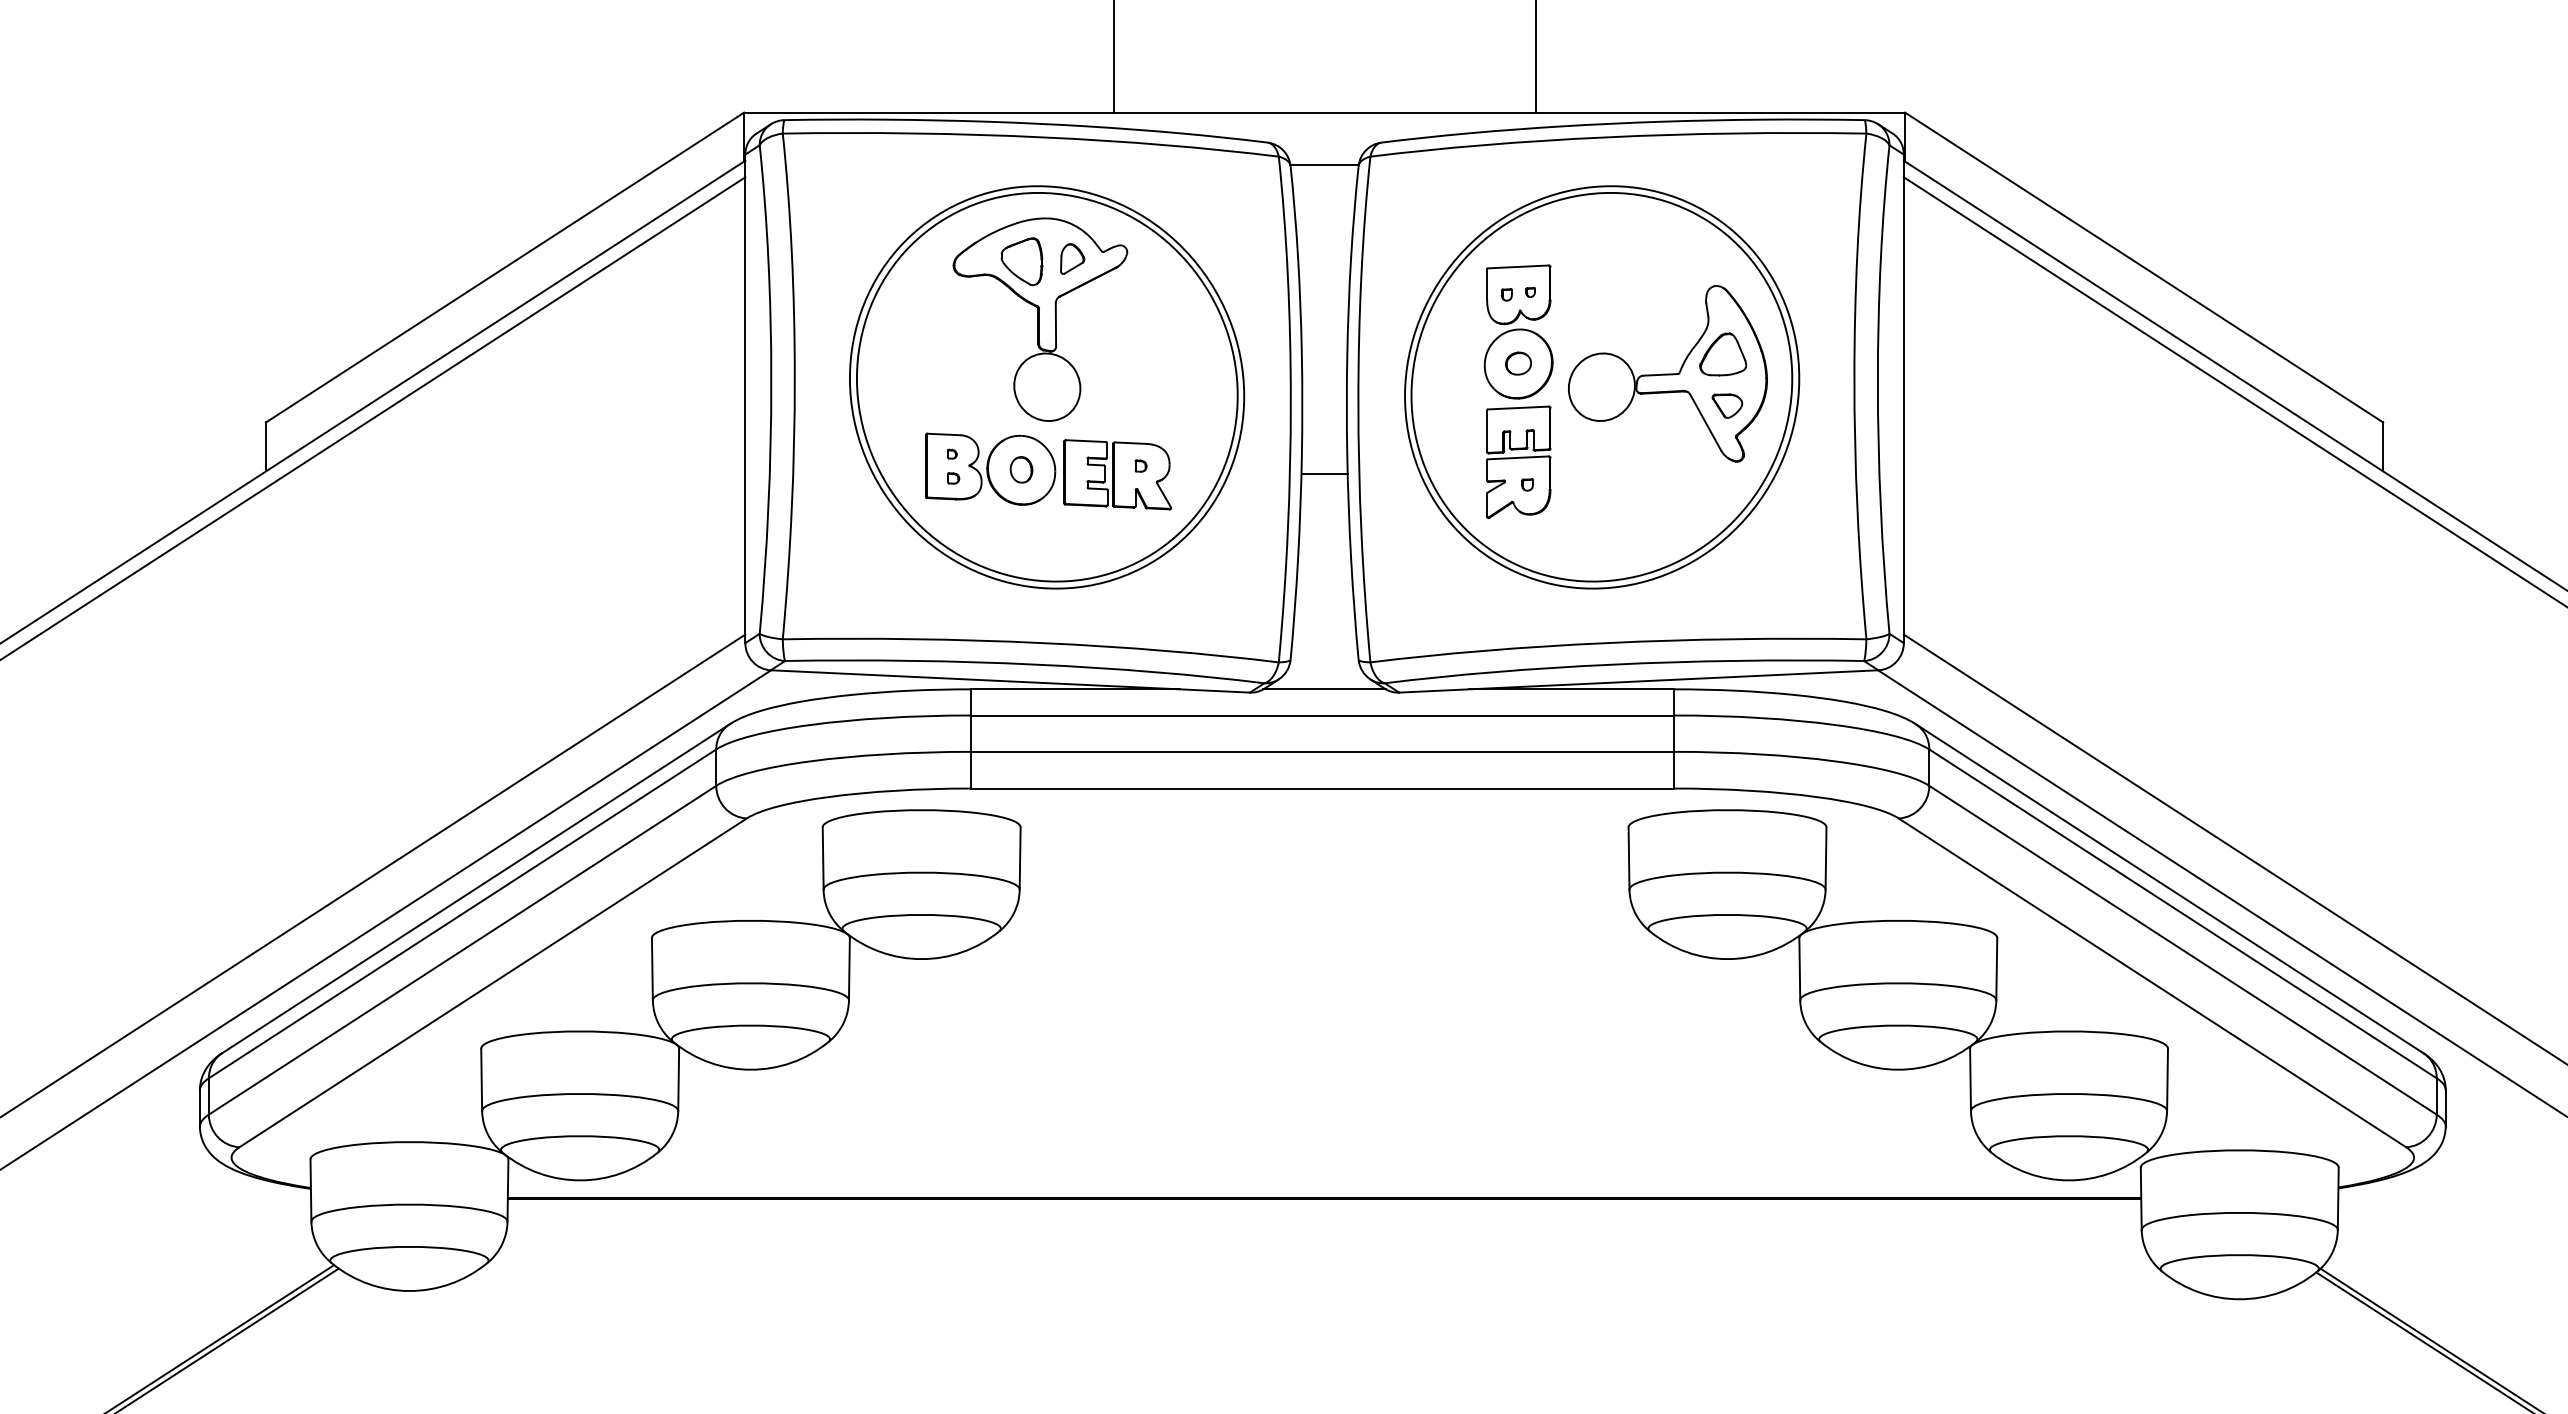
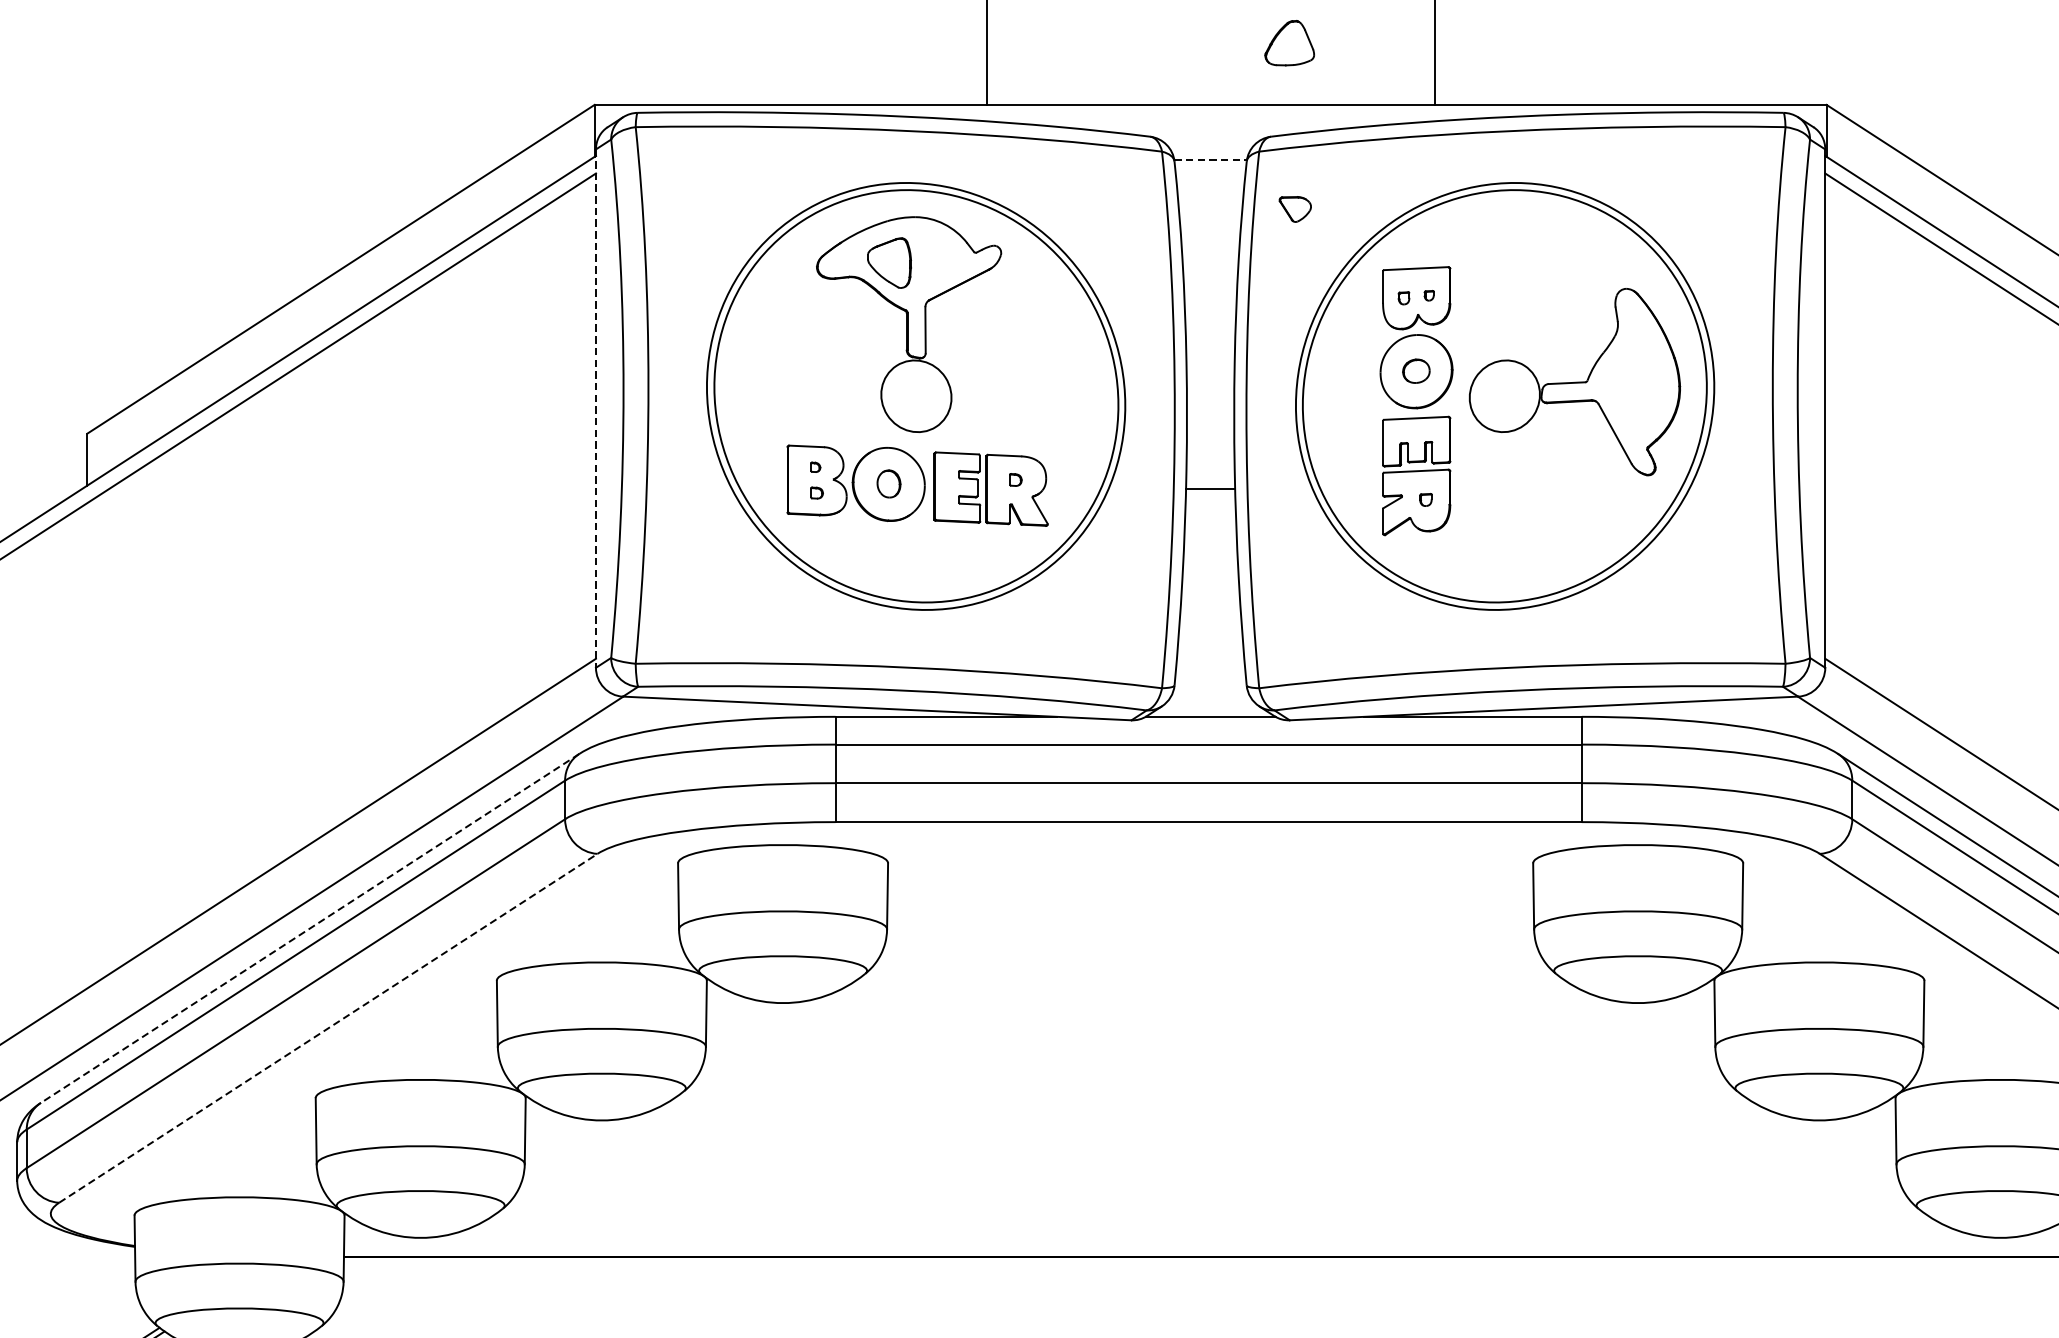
line: (1325, 164) -> (1211, 159), solid -> dashed
part: (1072, 258) -> (943, 259), removed
part: (1723, 354) -> (1290, 43), moved
line: (745, 399) -> (596, 409), solid -> dashed
part: (1727, 405) -> (1295, 208), moved
line: (475, 889) -> (309, 929), solid -> dashed
line: (493, 982) -> (328, 1027), solid -> dashed

